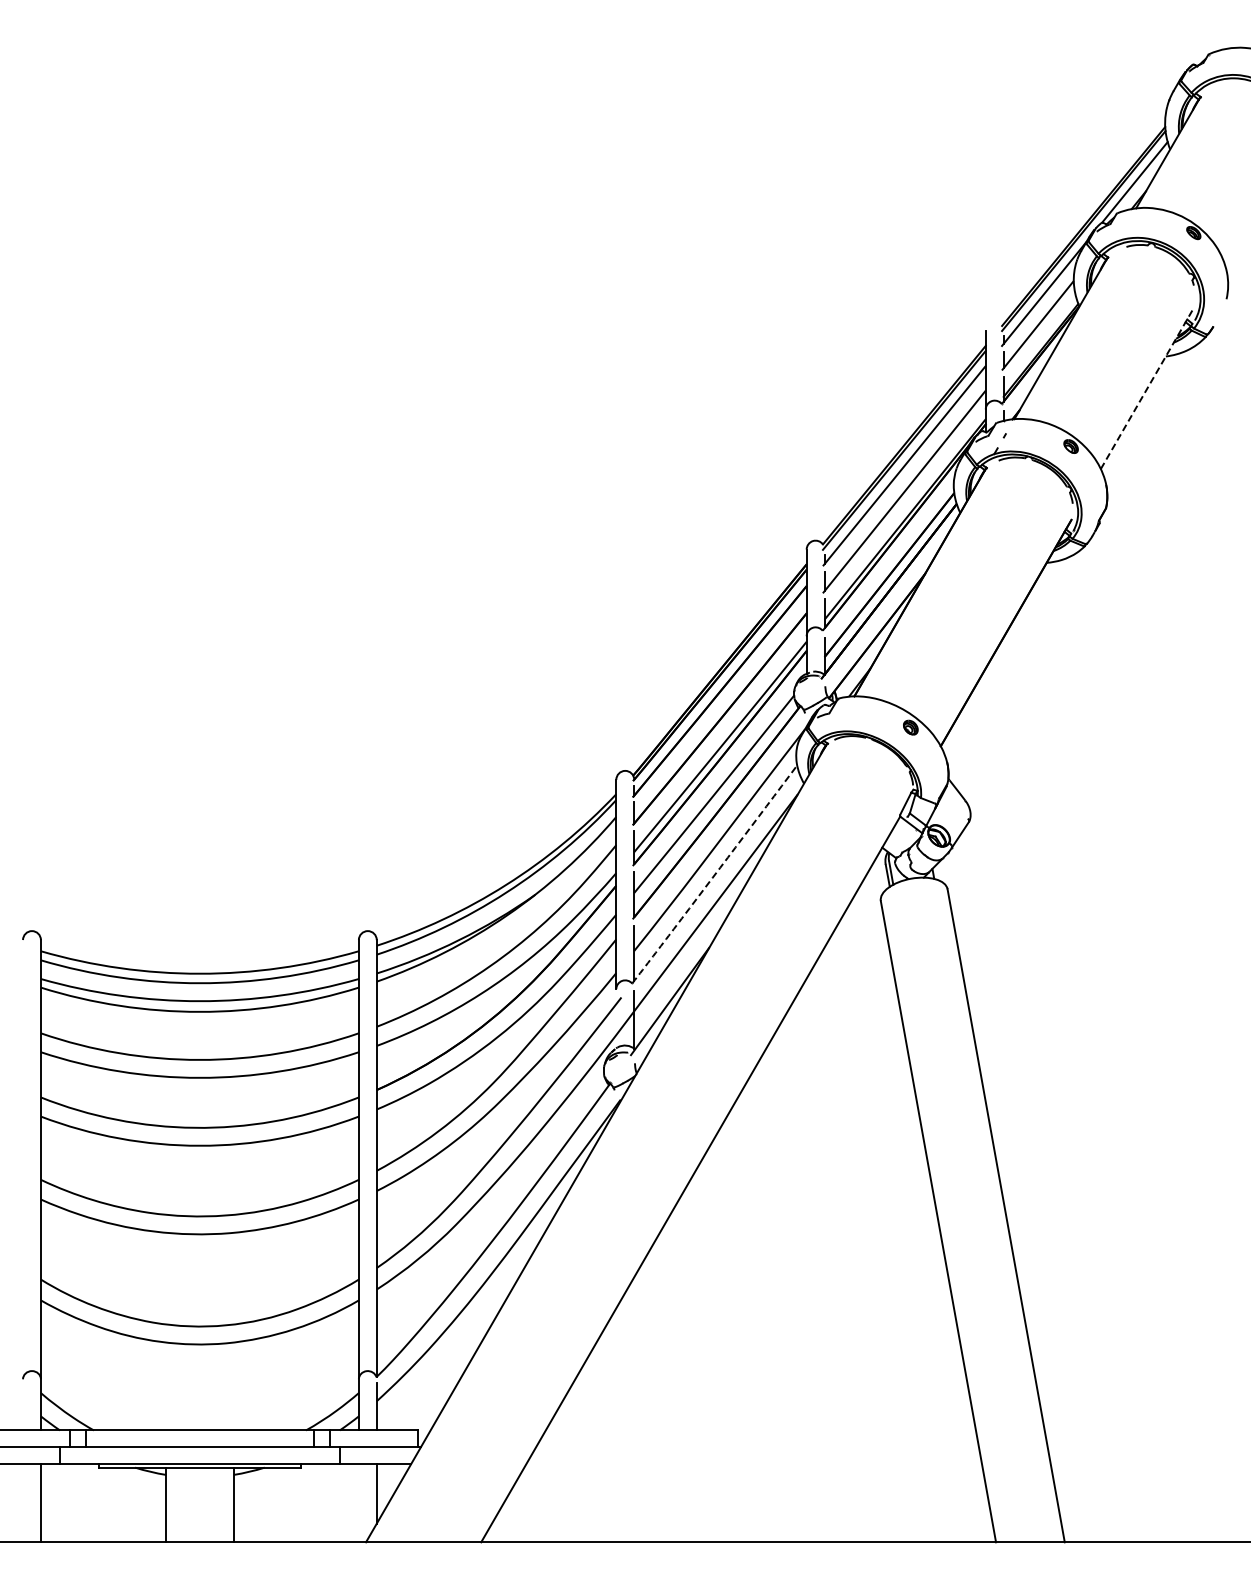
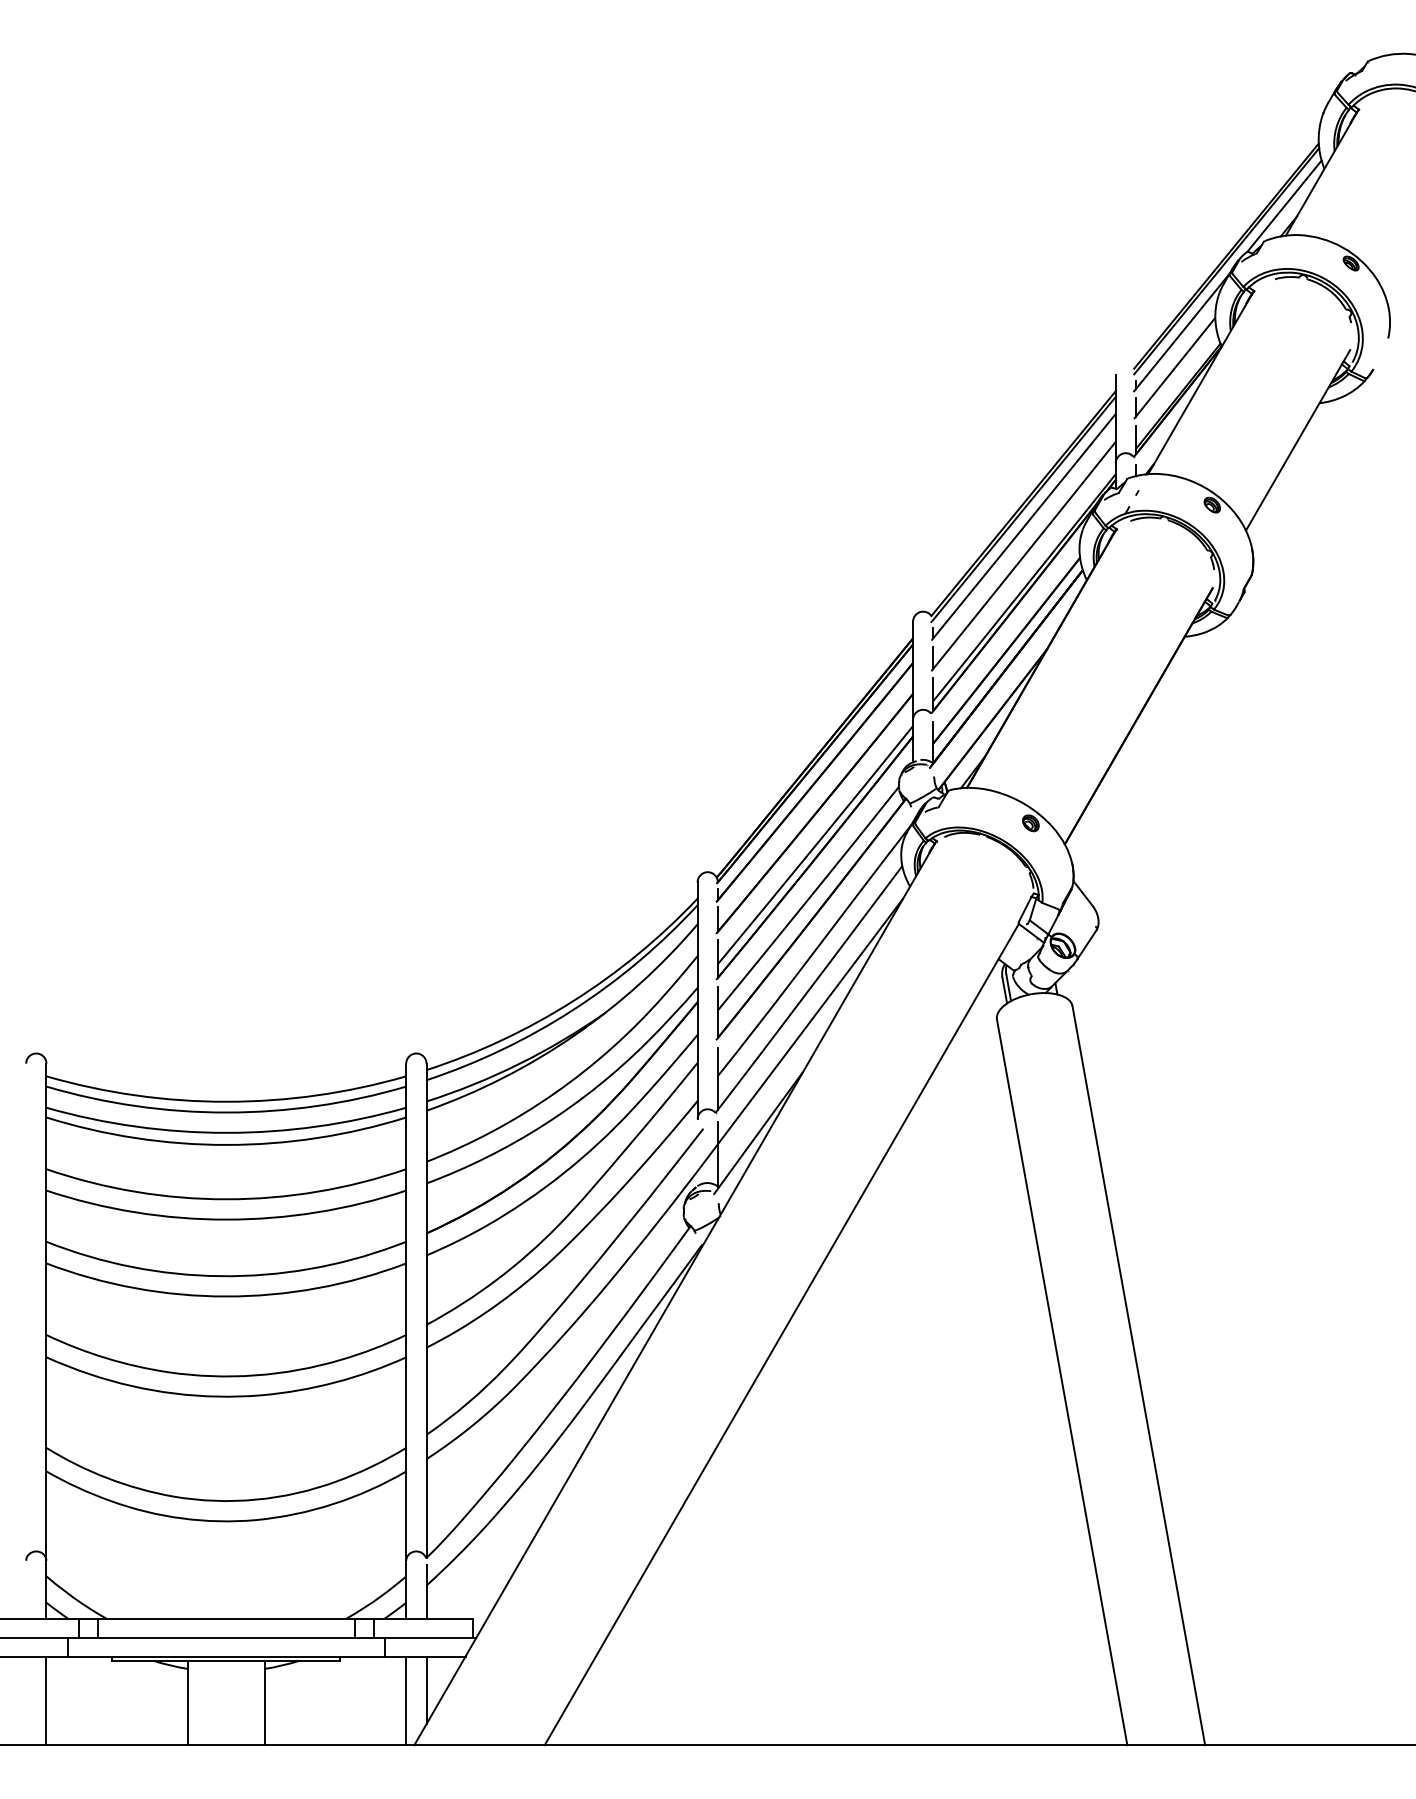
line: (1147, 388) -> (1298, 439), dashed -> solid
line: (713, 876) -> (807, 991), dashed -> solid
line: (358, 1503) -> (405, 1701), added

